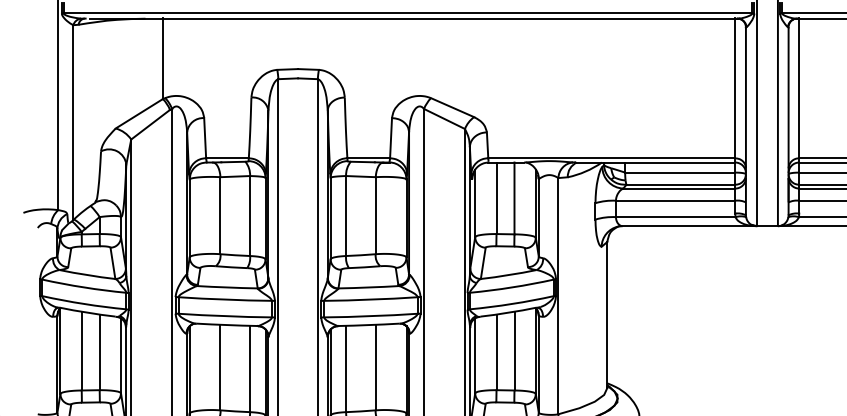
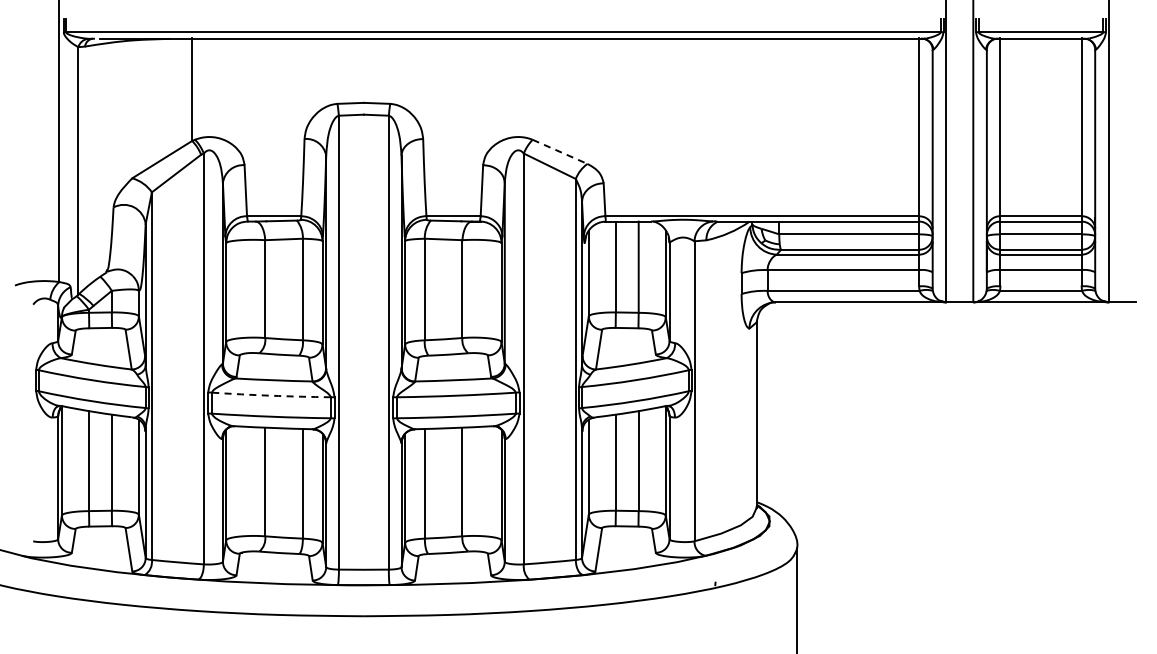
line: (452, 107) -> (560, 151), solid -> dashed
arc: (225, 299) -> (271, 395), solid -> dashed

